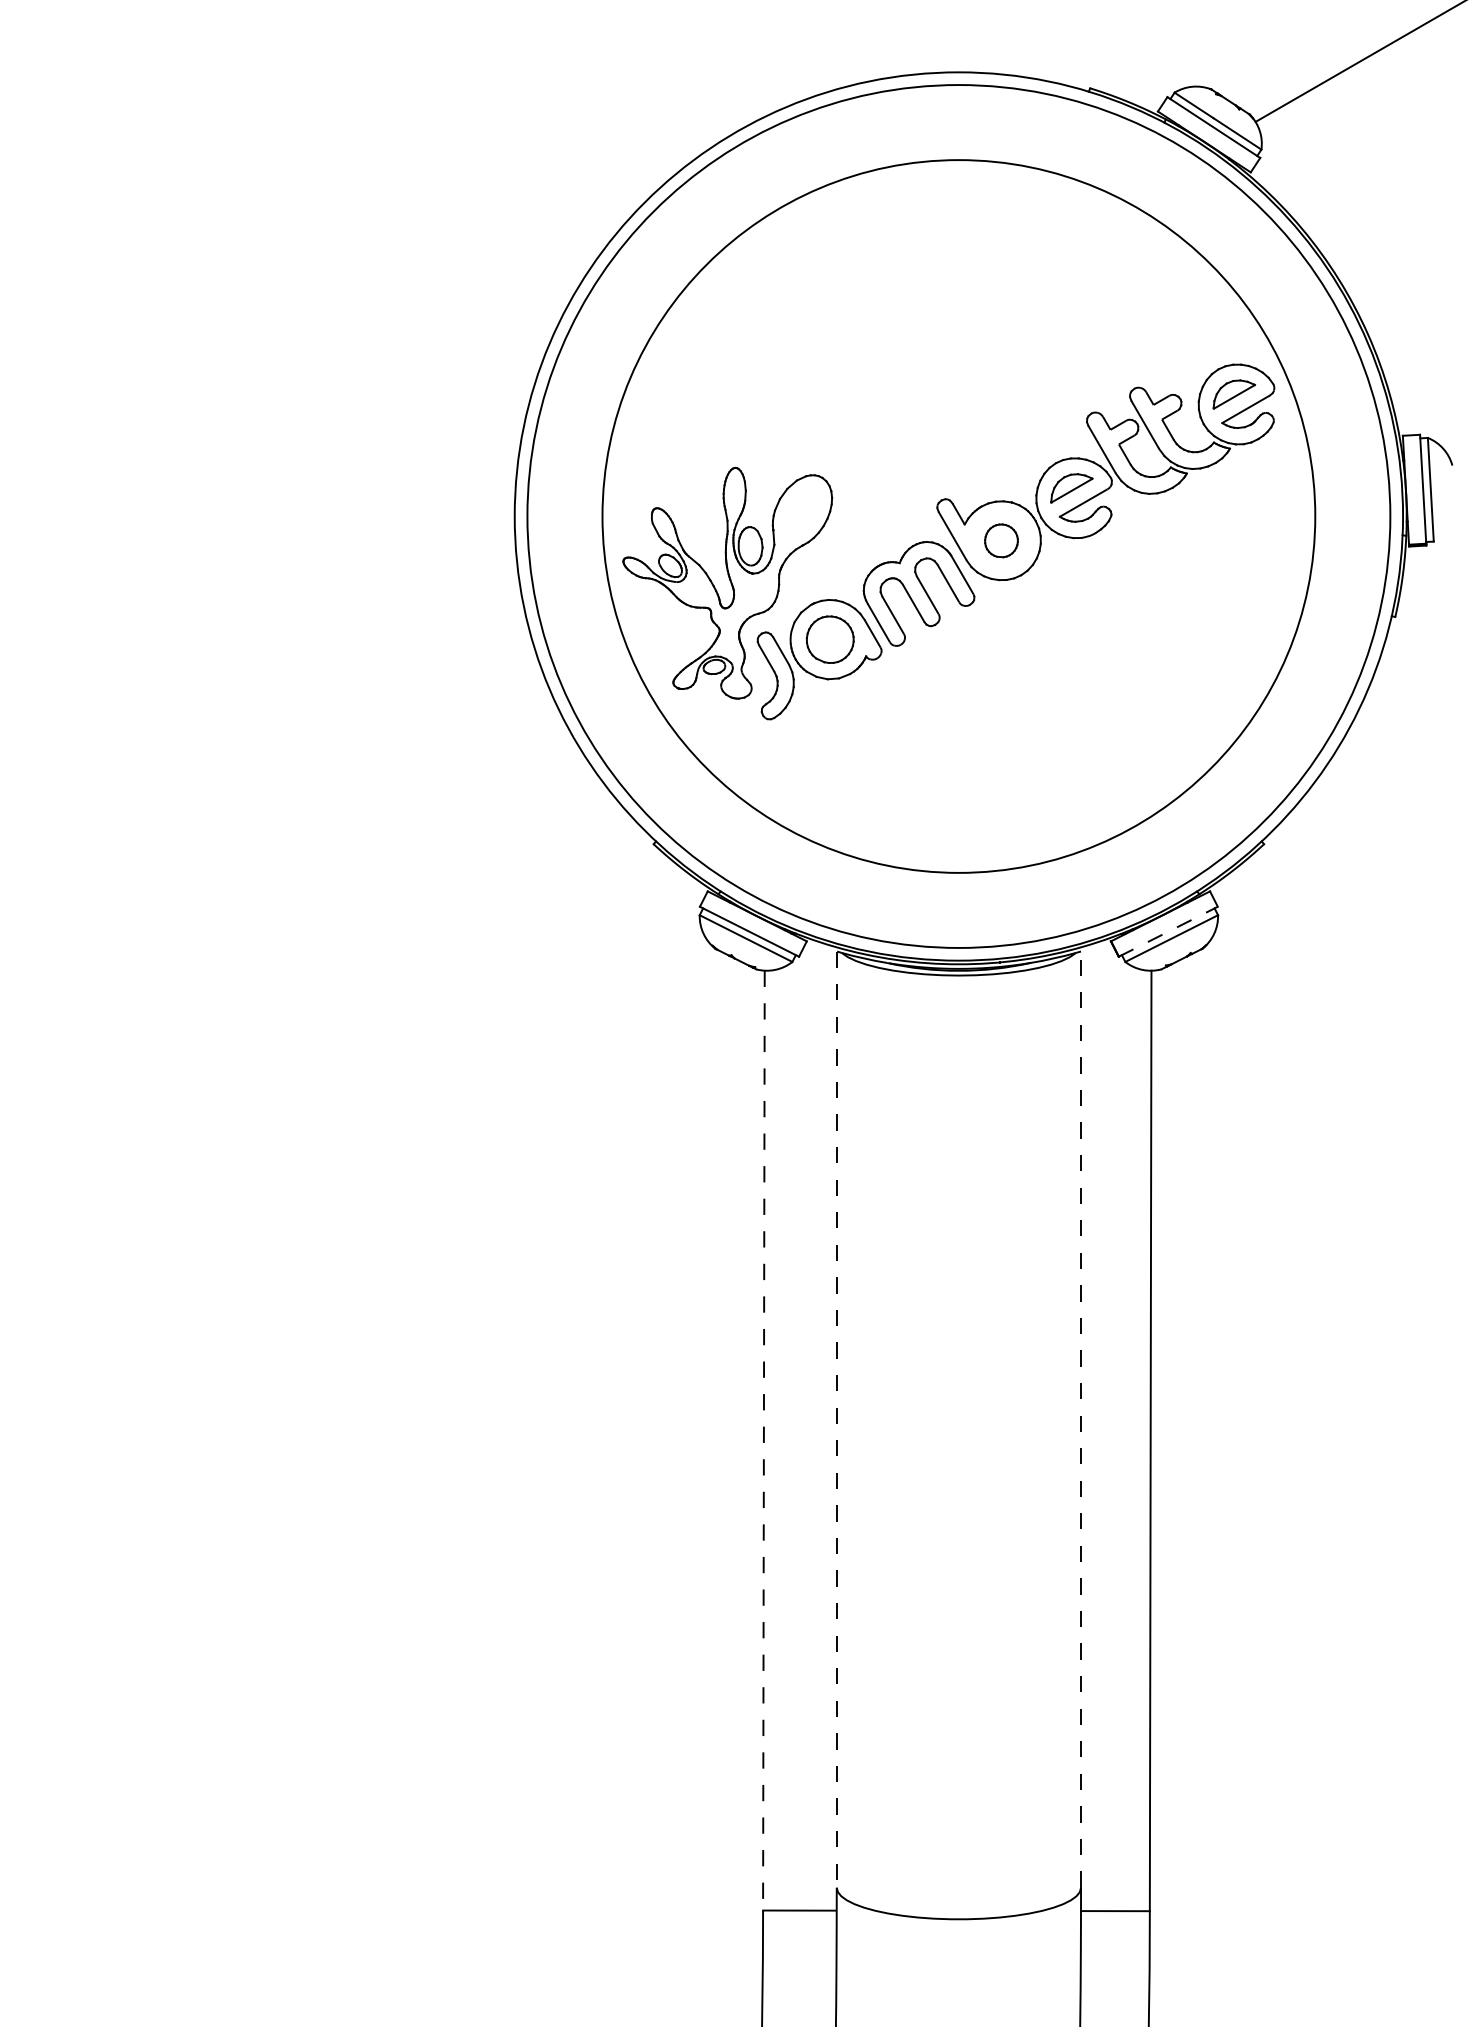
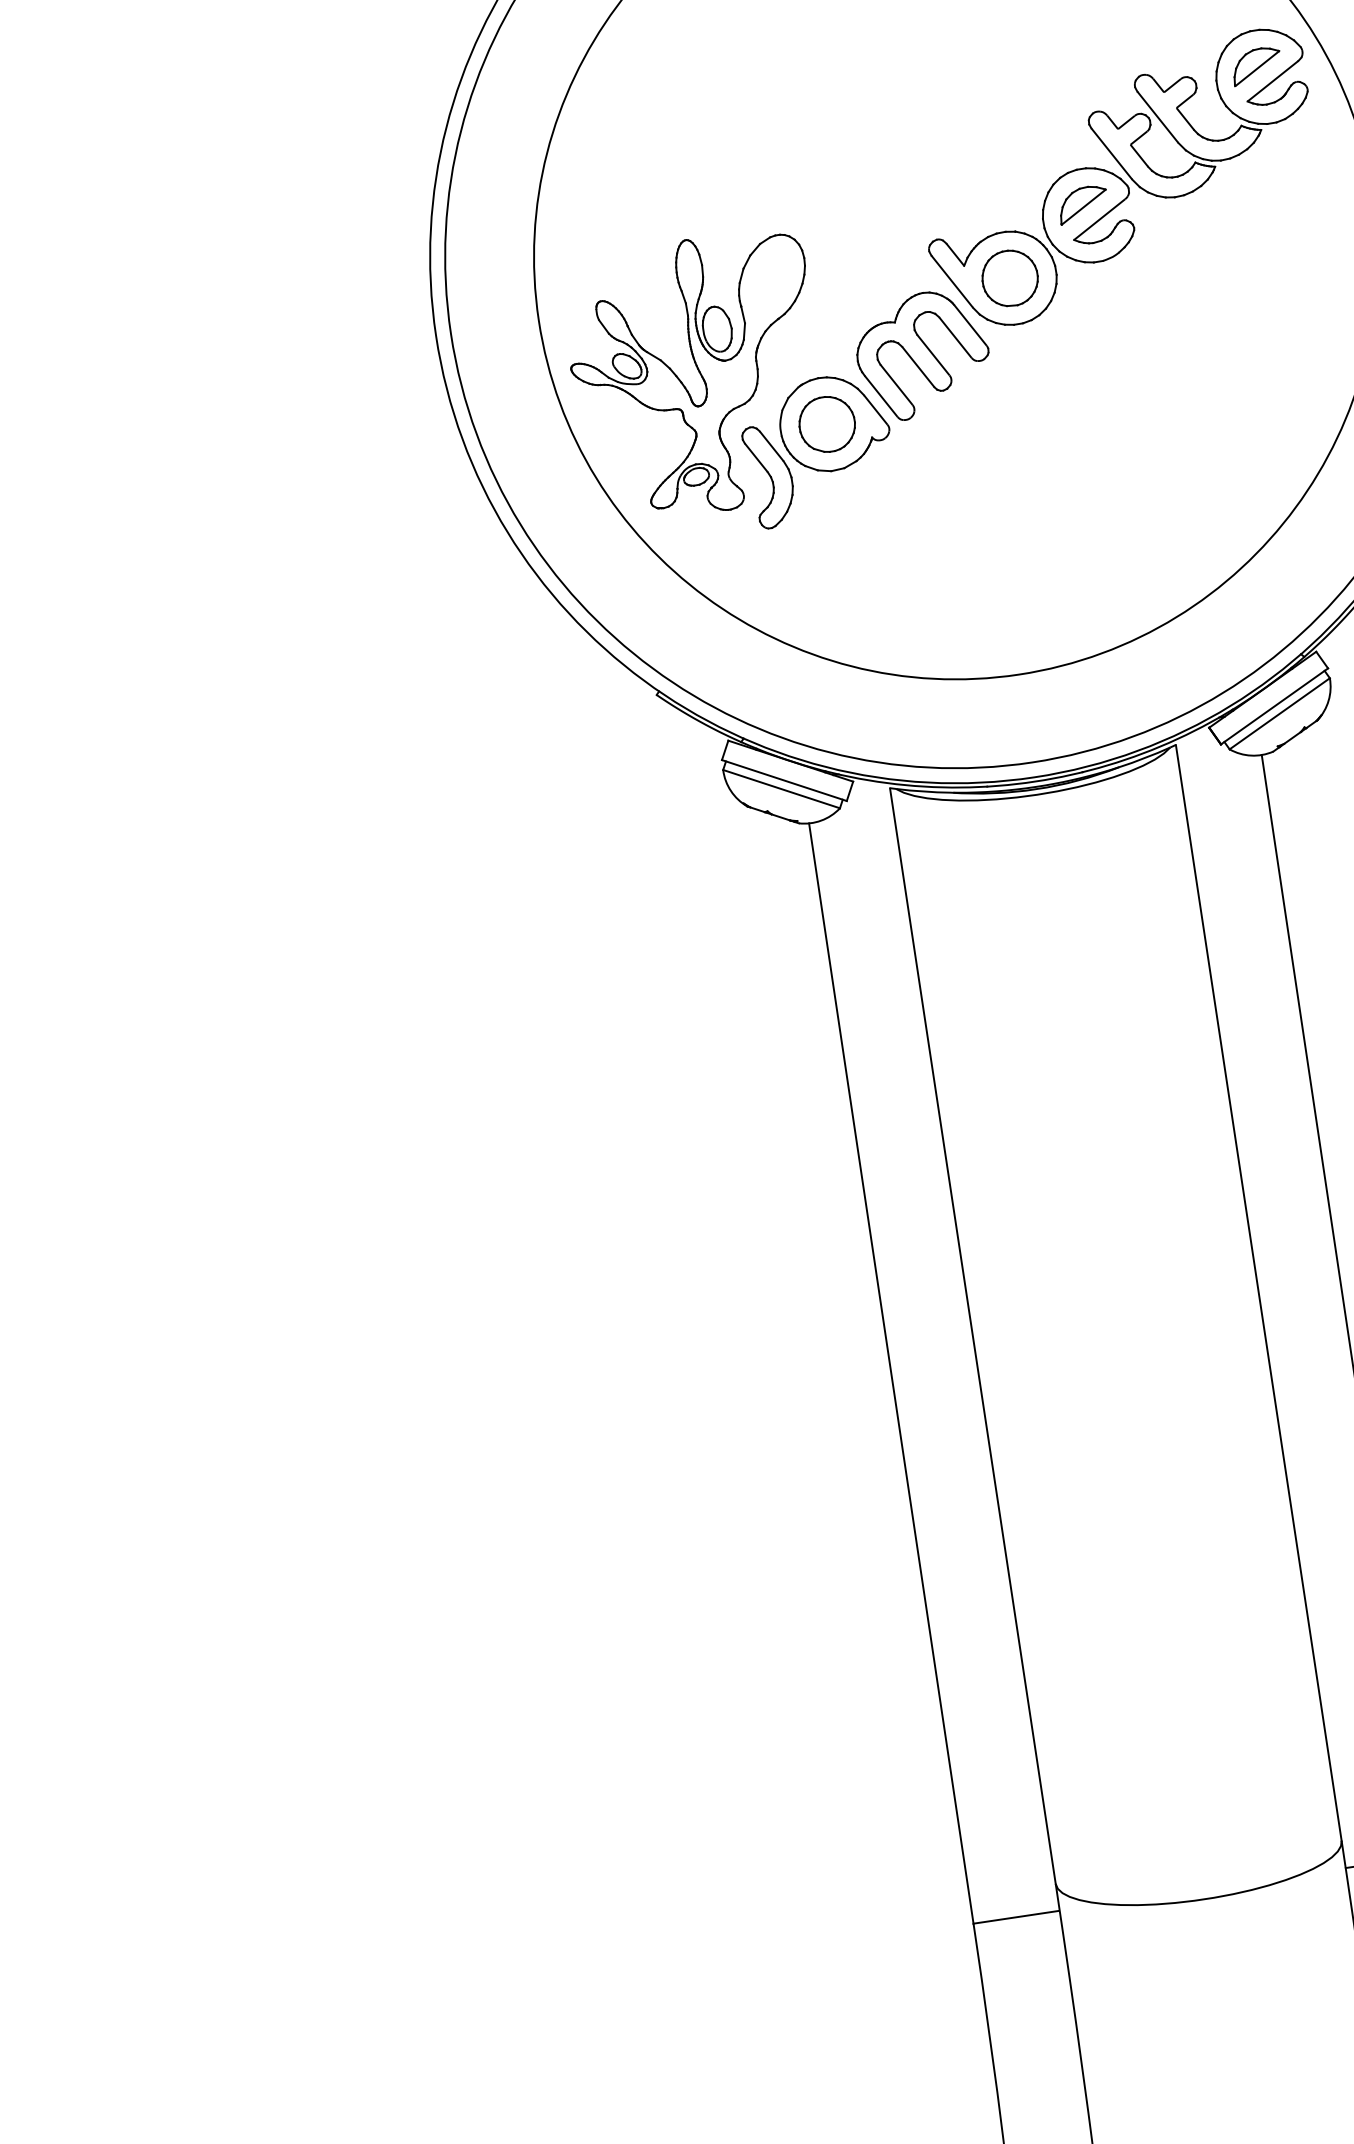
part: (1001, 540) -> (1010, 278), size x1.43
line: (1168, 931) -> (1274, 706), dashed -> solid
line: (1081, 1419) -> (1259, 1292), dashed -> solid
line: (836, 1420) -> (972, 1337), dashed -> solid
line: (763, 1440) -> (890, 1373), dashed -> solid

